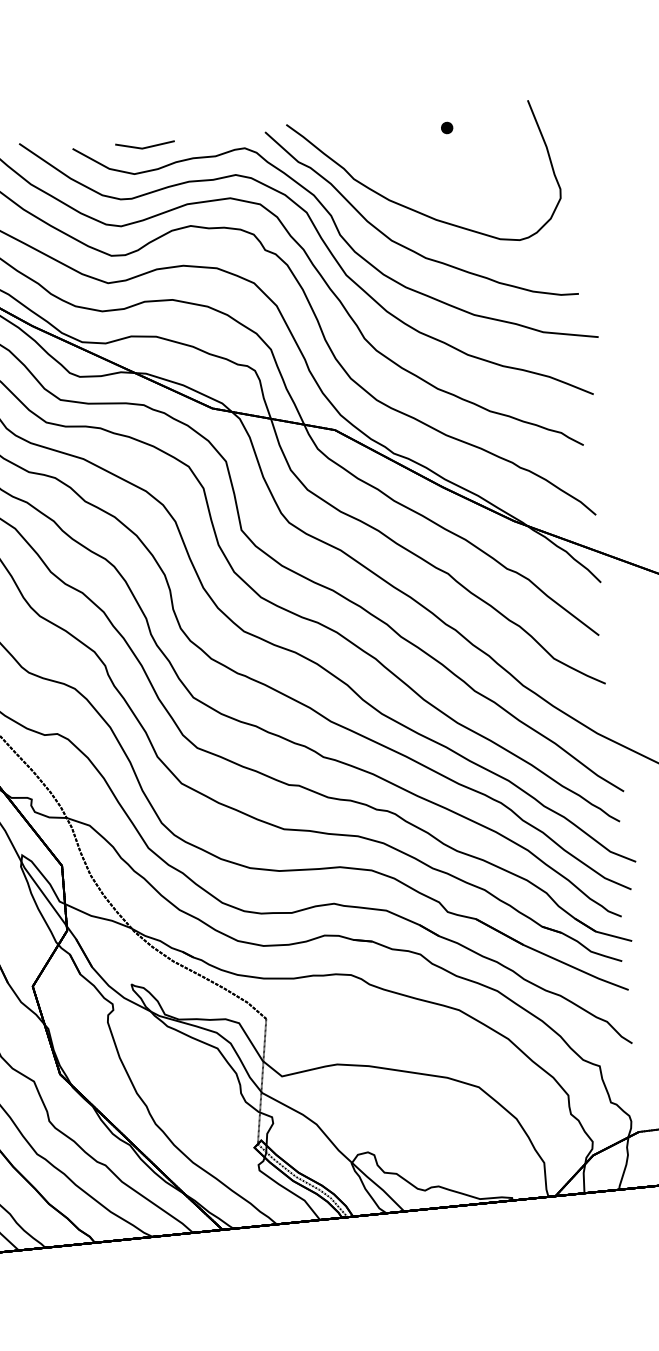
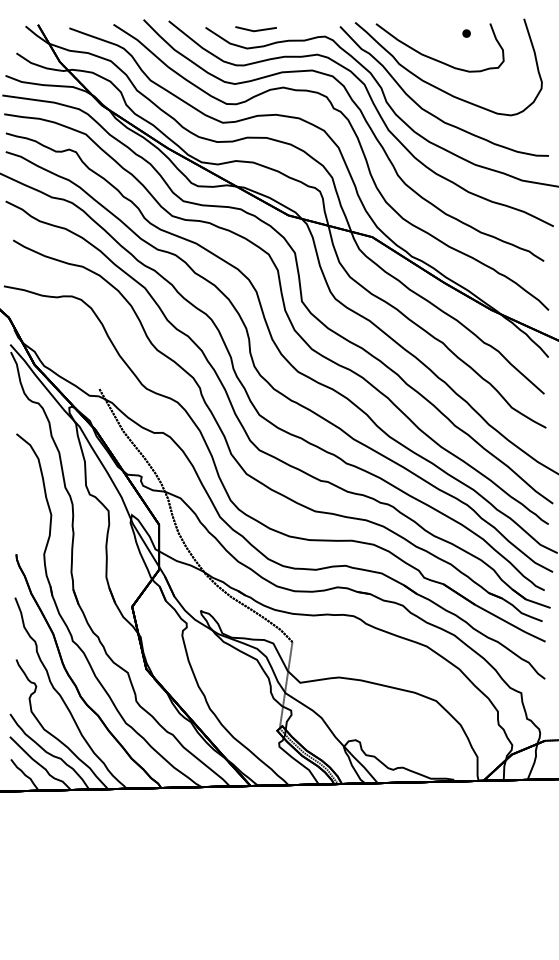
part: (403, 167) -> (434, 58), added

